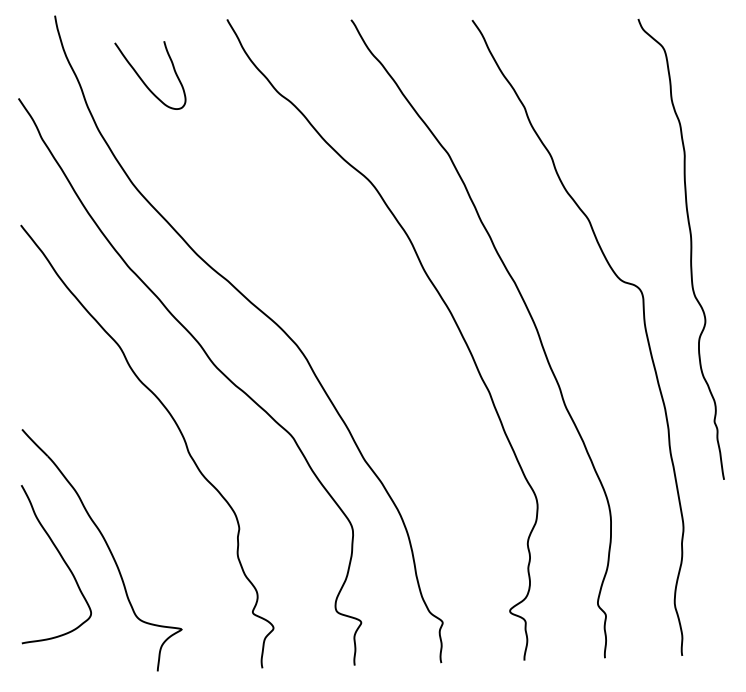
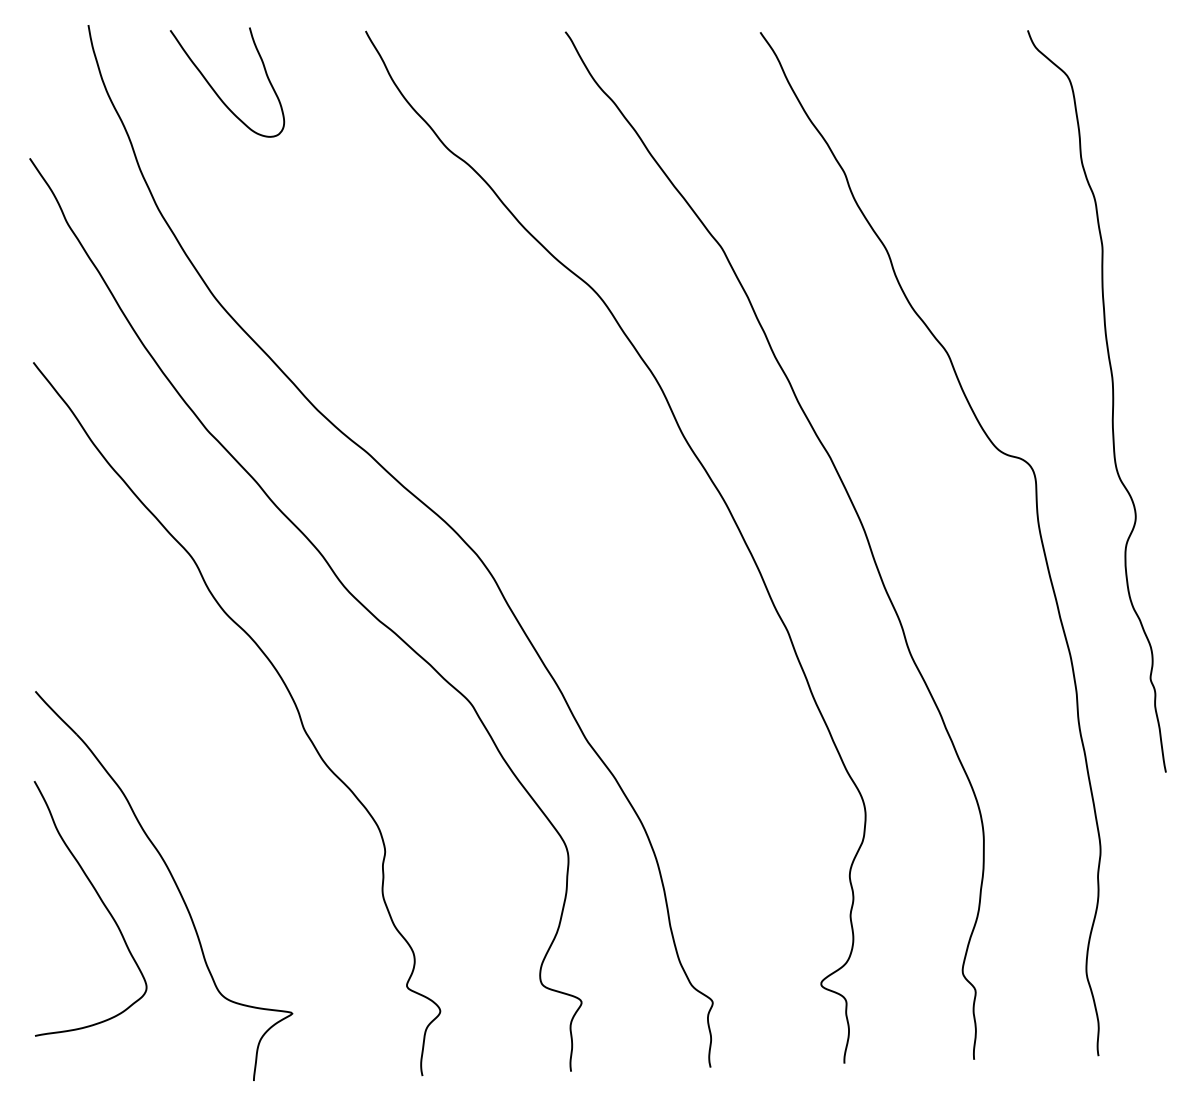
curve: (143, 80) -> (216, 90), moved

